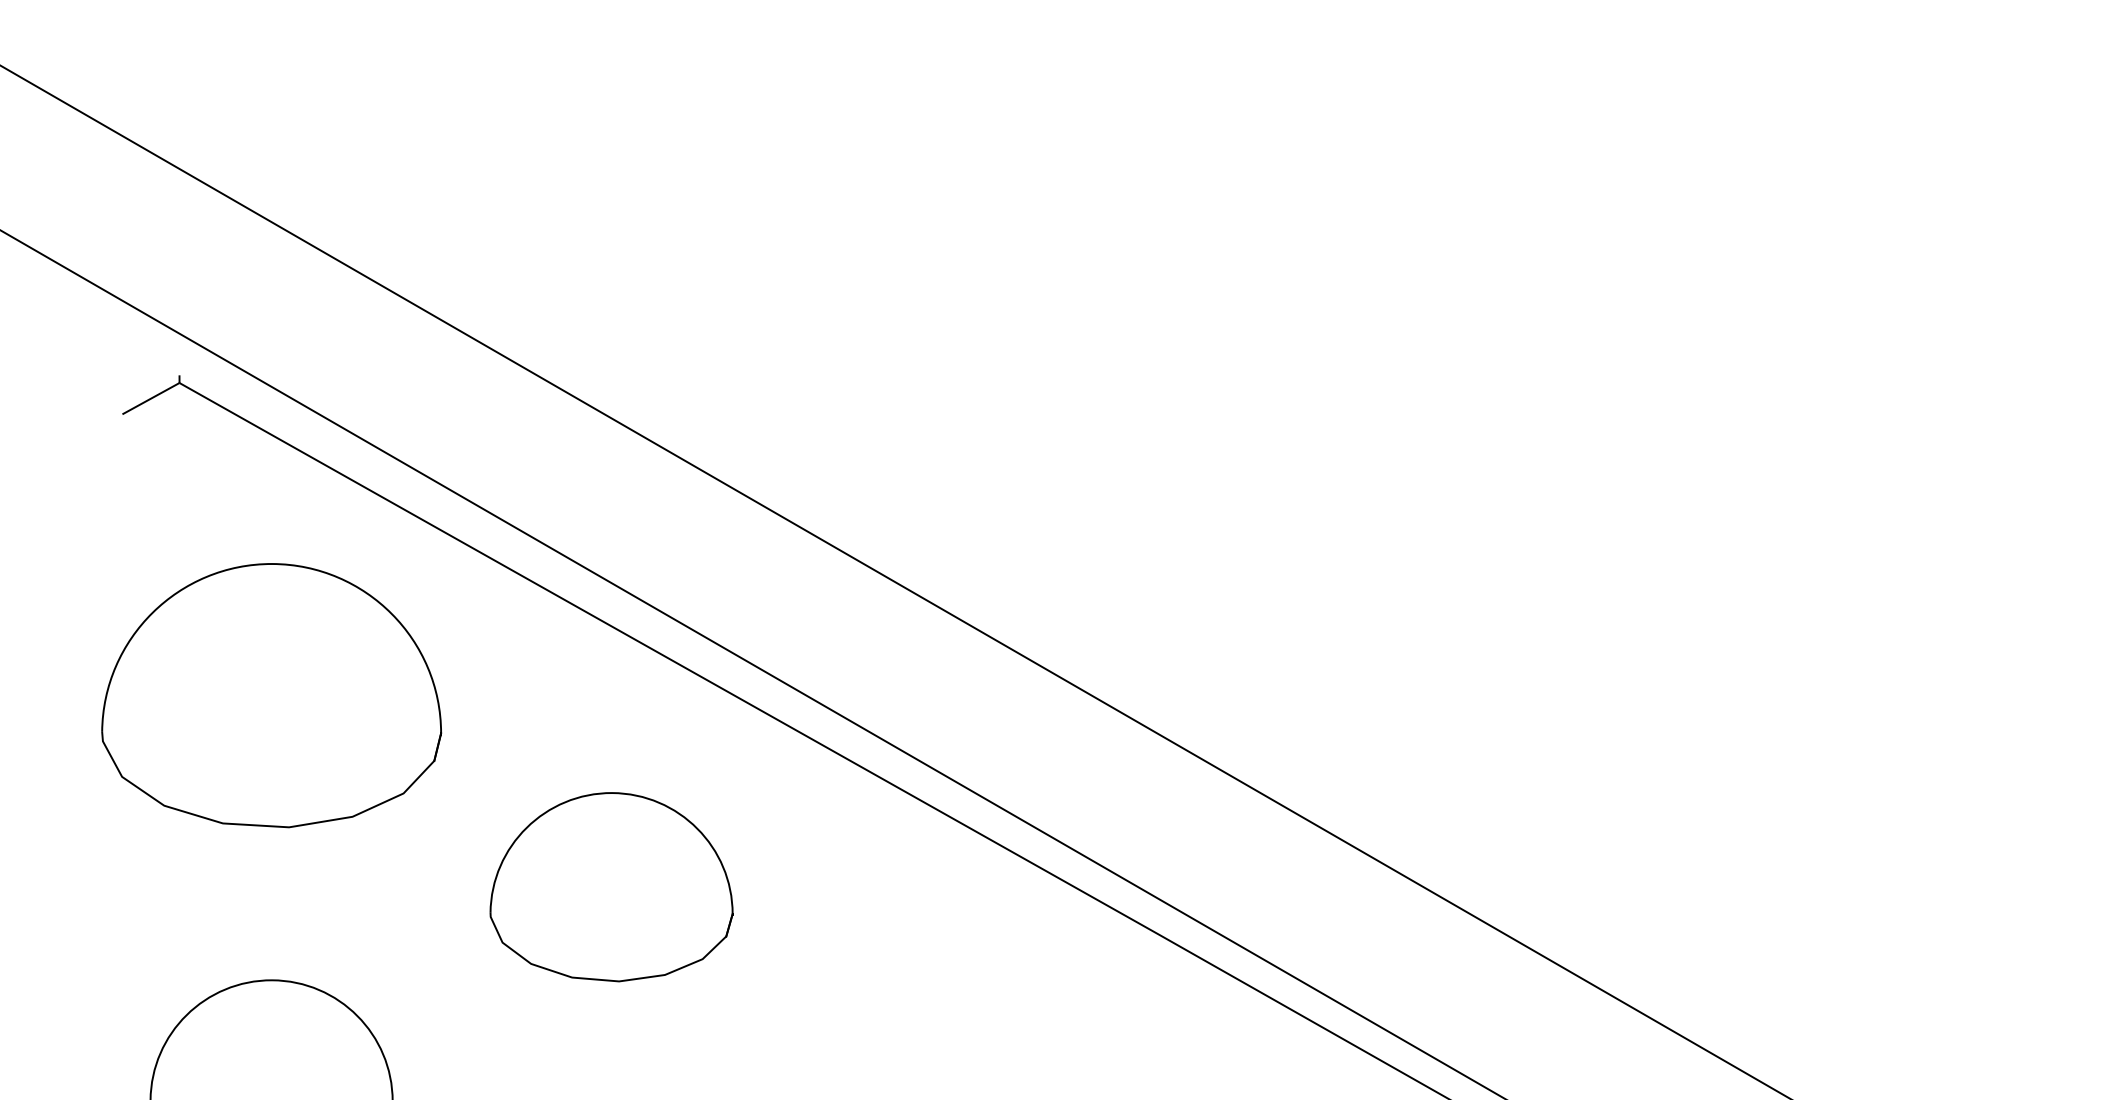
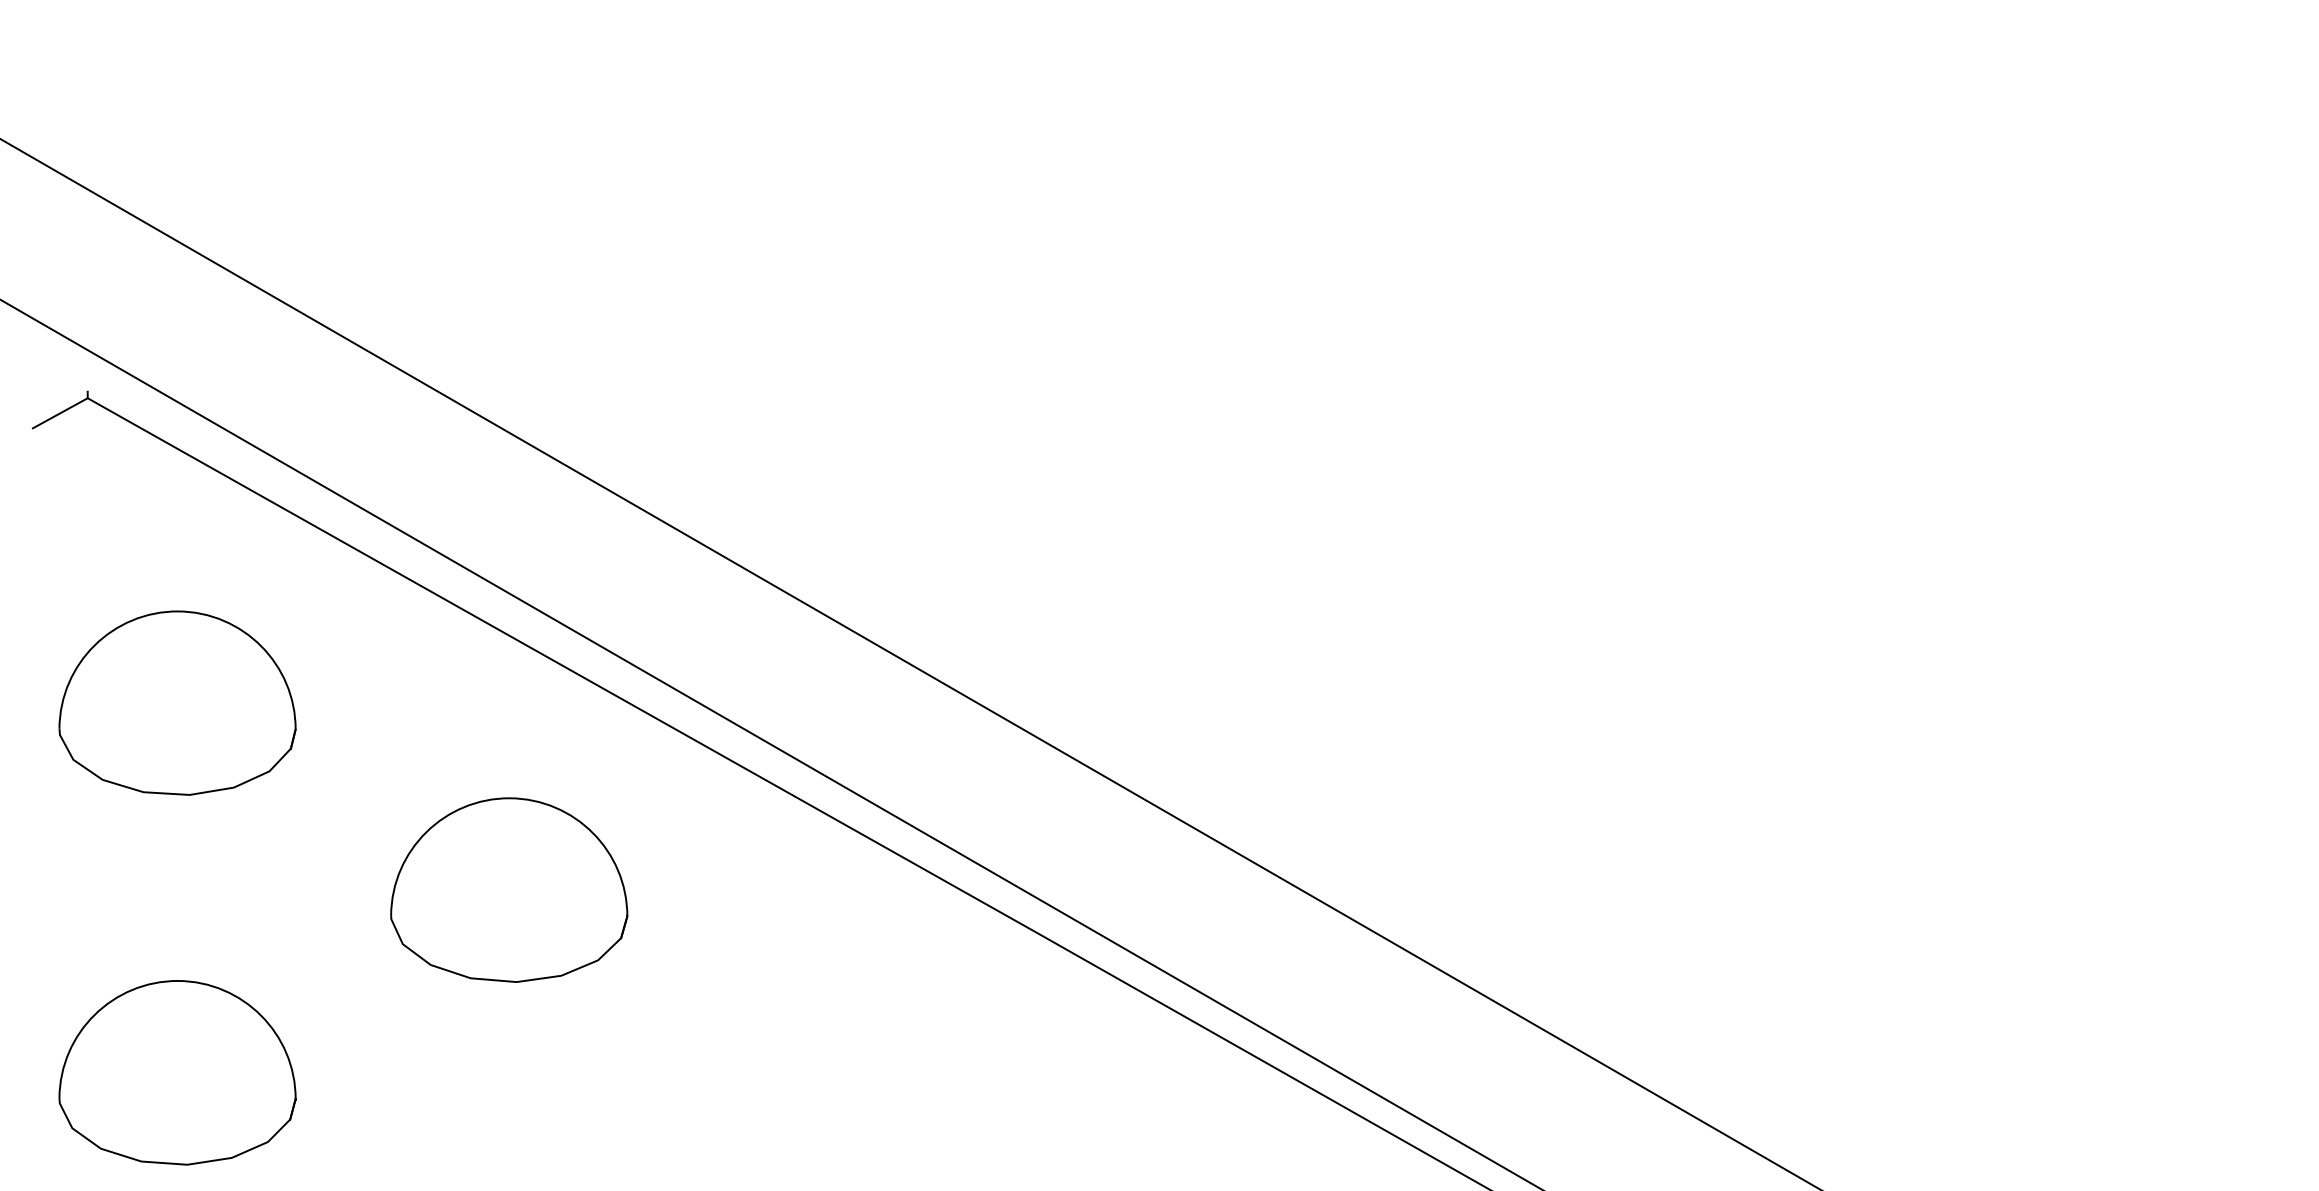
part: (271, 694) -> (177, 702), size x0.71

